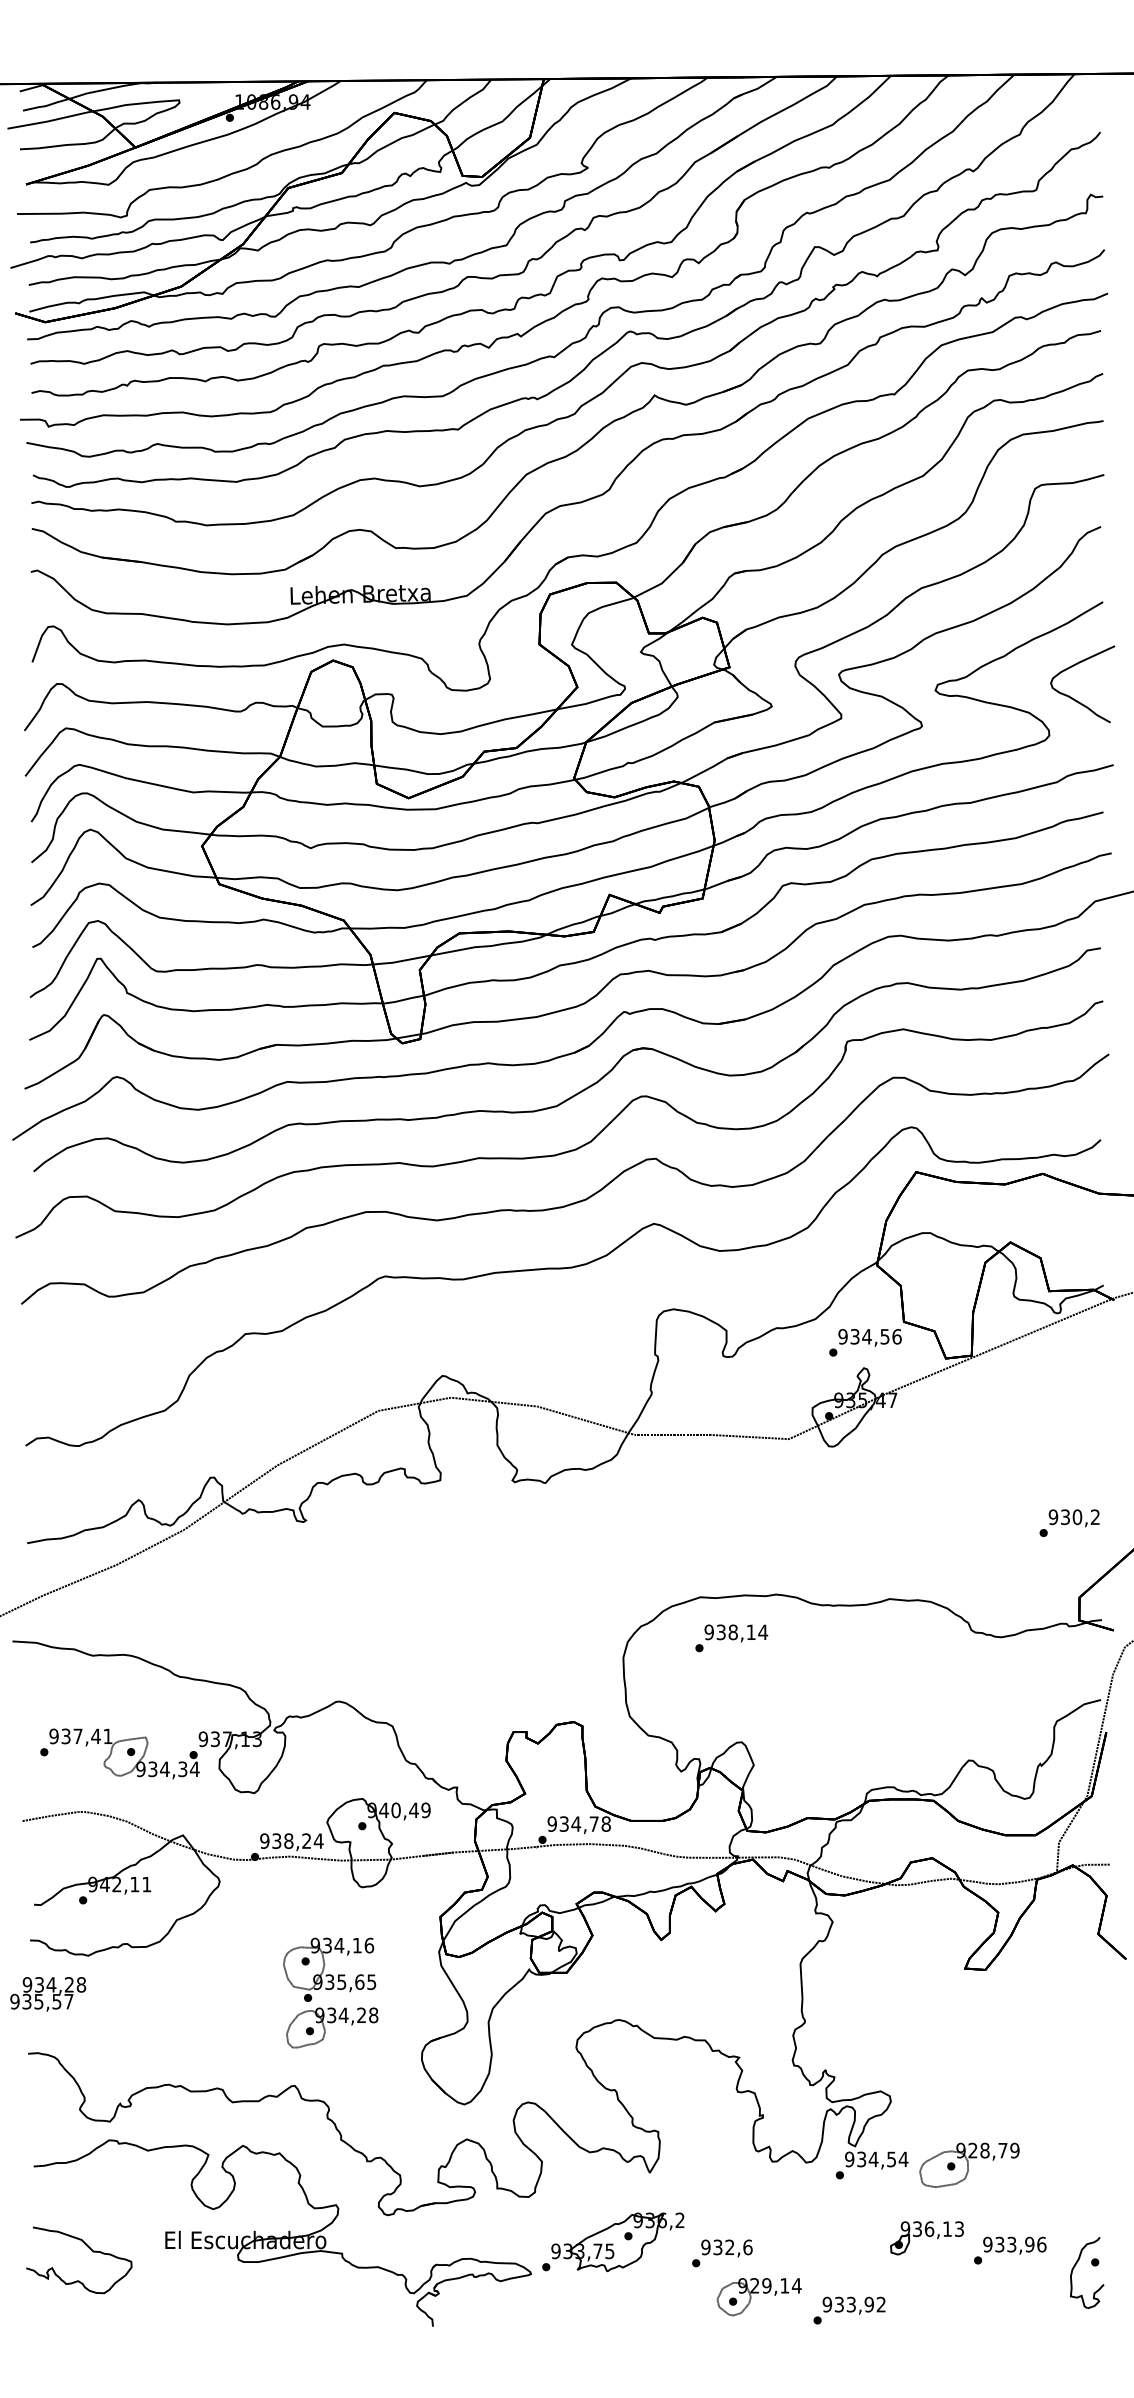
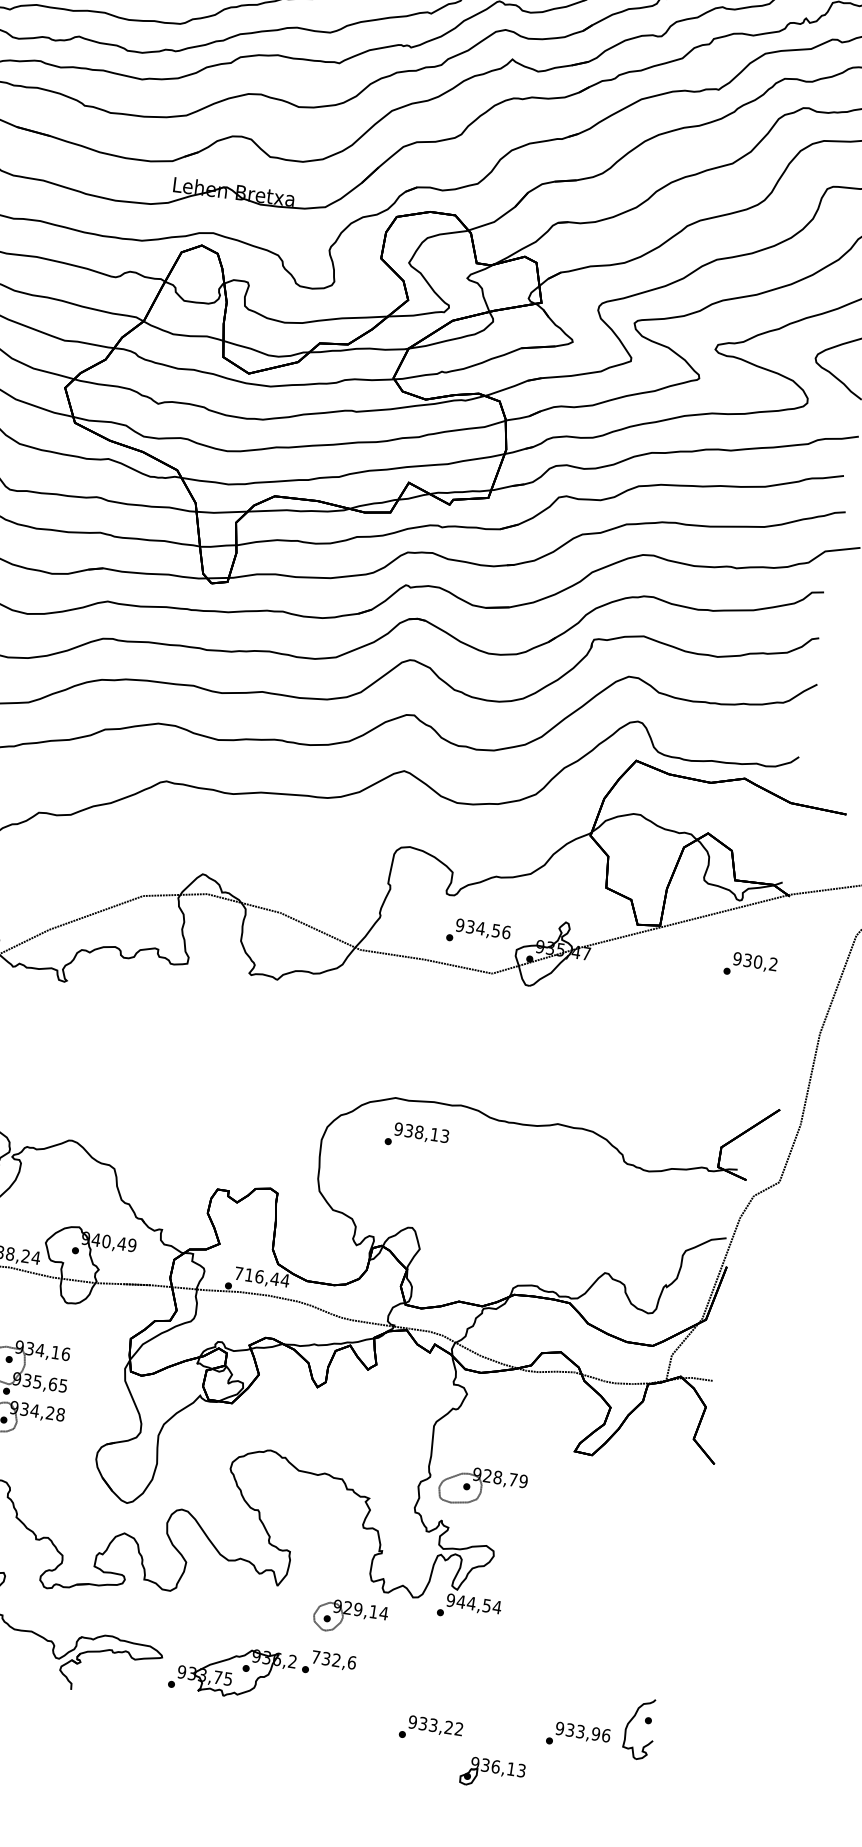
text: (865, 1342) -> (478, 933), moved
text: (1069, 1523) -> (750, 966), moved
text: (763, 1632) -> (445, 1136), 938,14 -> 938,13
text: (579, 1823) -> (262, 1276), 934,78 -> 716,44
text: (861, 2159) -> (461, 1601), 934,54 -> 944,54
part: (969, 2164) -> (482, 1487), moved
part: (926, 2238) -> (492, 1774), moved
part: (613, 2242) -> (232, 1671), moved
text: (705, 2247) -> (315, 1657), 932,6 -> 732,6
text: (1010, 2250) -> (578, 1736), moved
part: (758, 2297) -> (349, 1618), moved
text: (868, 2304) -> (448, 1727), 933,92 -> 933,22

